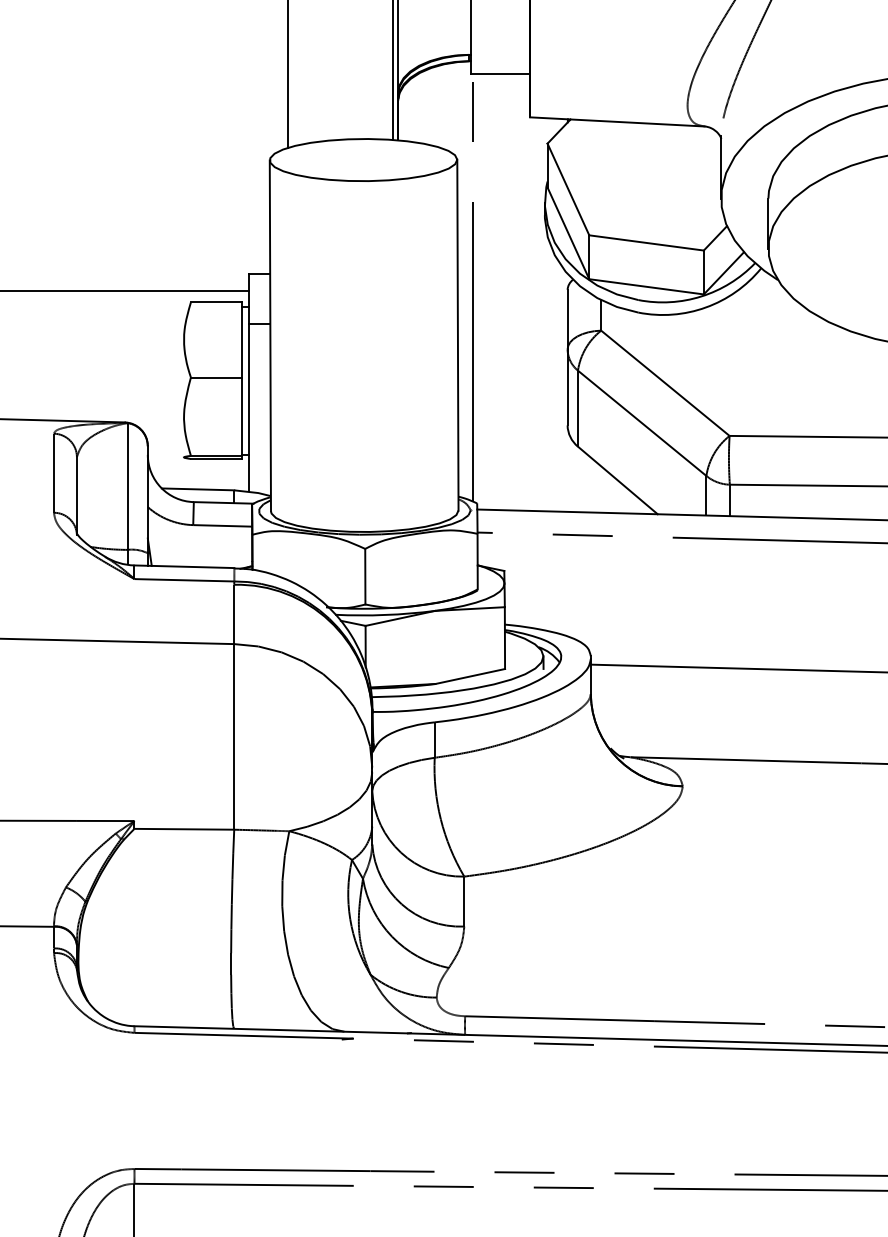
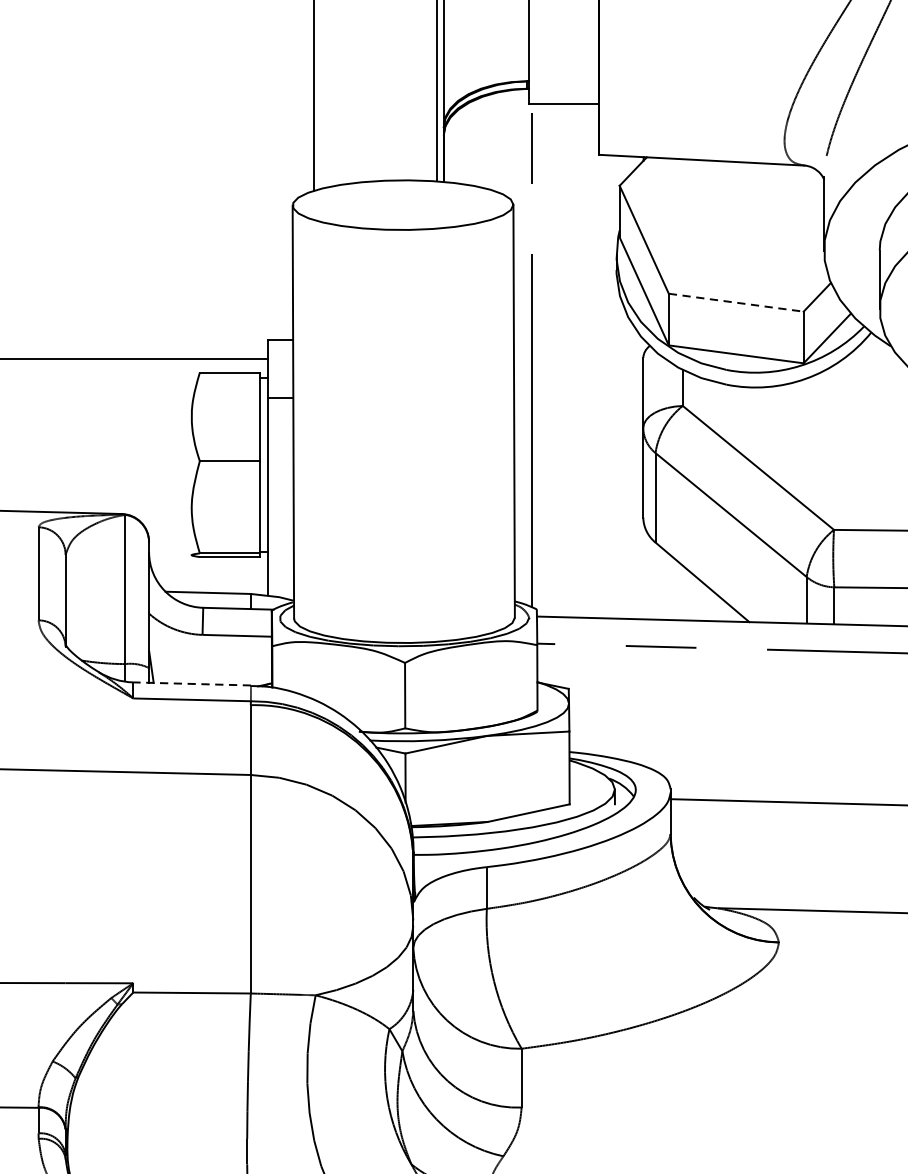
line: (646, 242) -> (736, 302), solid -> dashed
line: (184, 566) -> (192, 683), solid -> dashed

